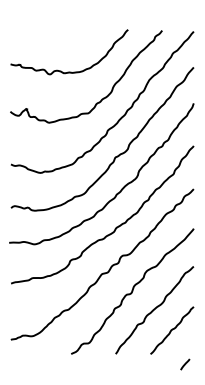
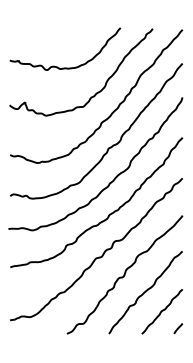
line: (185, 364) -> (178, 328), moved

